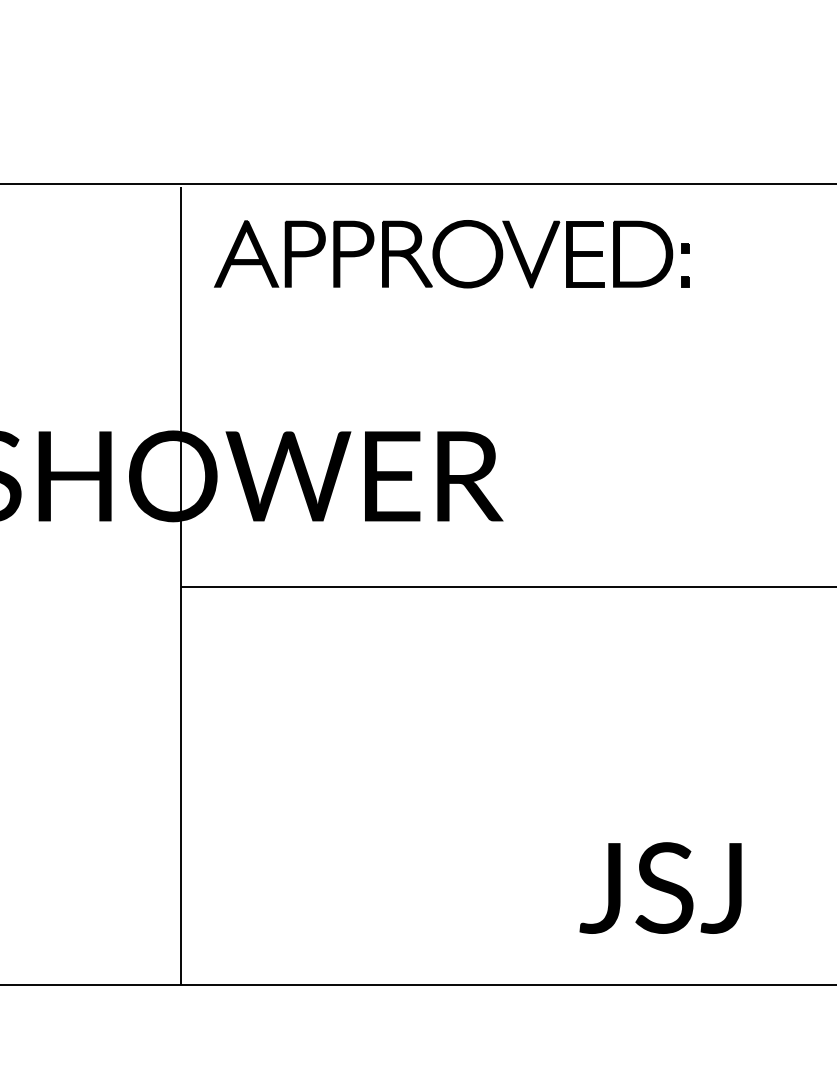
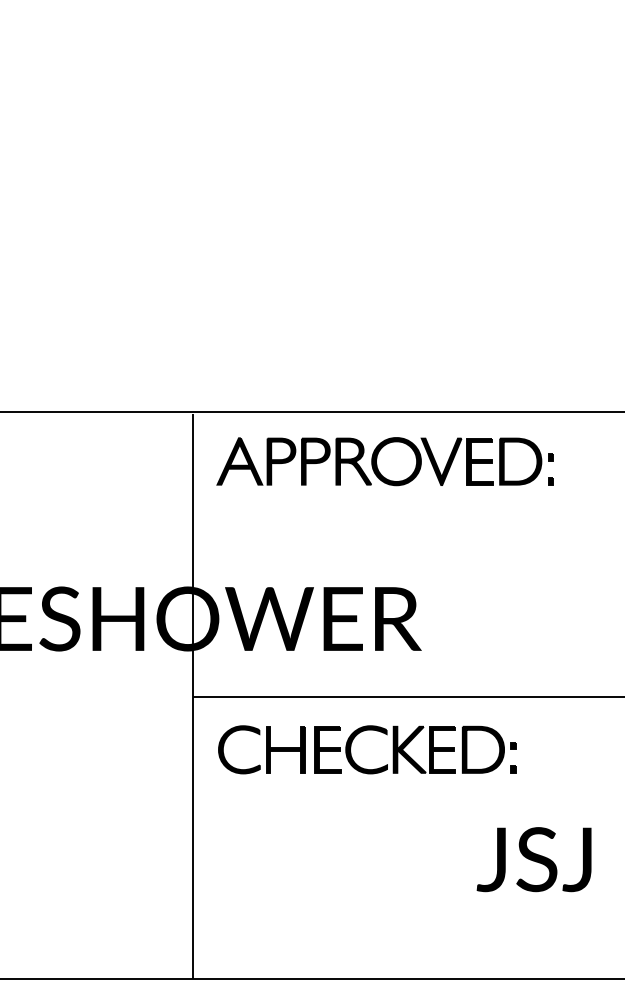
part: (404, 657) -> (351, 747), added
text: (659, 887) -> (533, 859), moved

